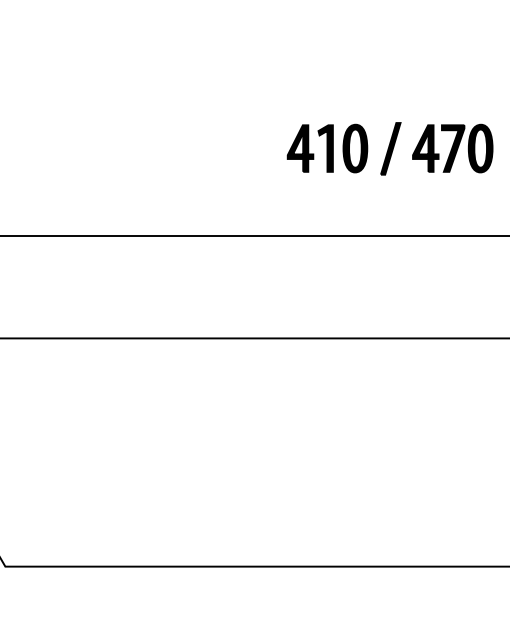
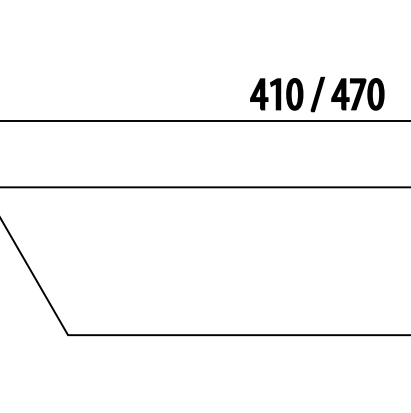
part: (390, 148) -> (317, 94), moved

